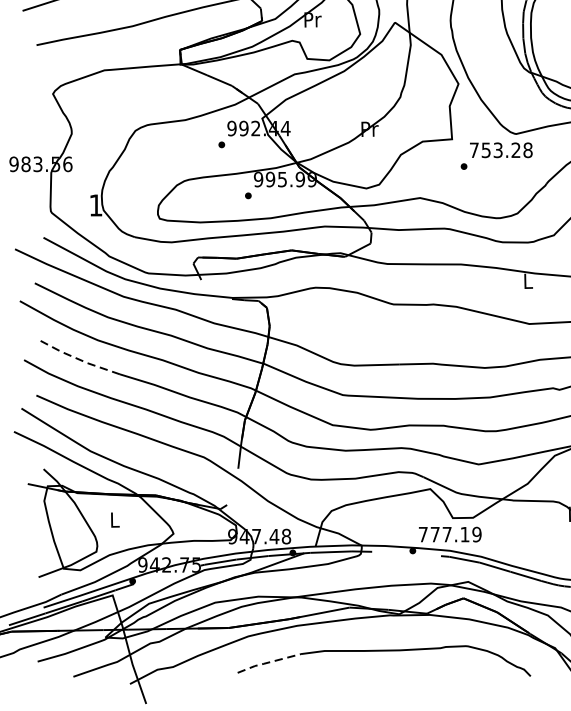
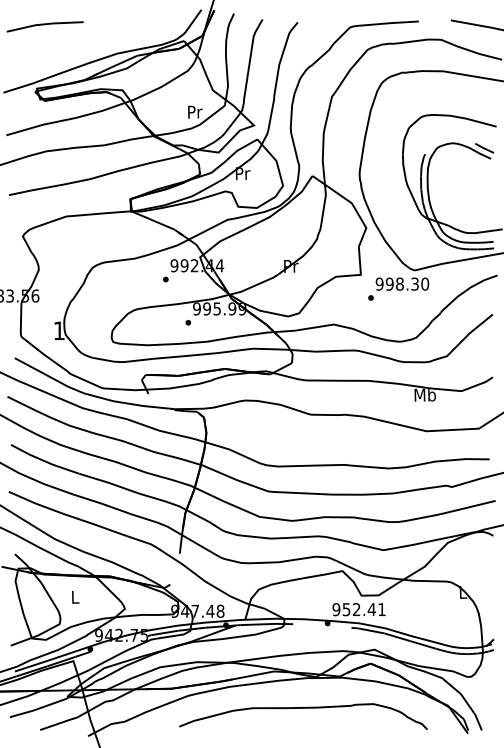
text: (501, 149) -> (402, 283), 753.28 -> 998.30
text: (527, 280) -> (424, 394), L -> Mb
line: (78, 359) -> (44, 461), dashed -> solid
text: (449, 534) -> (358, 609), 777.19 -> 952.41
line: (268, 663) -> (205, 718), dashed -> solid

